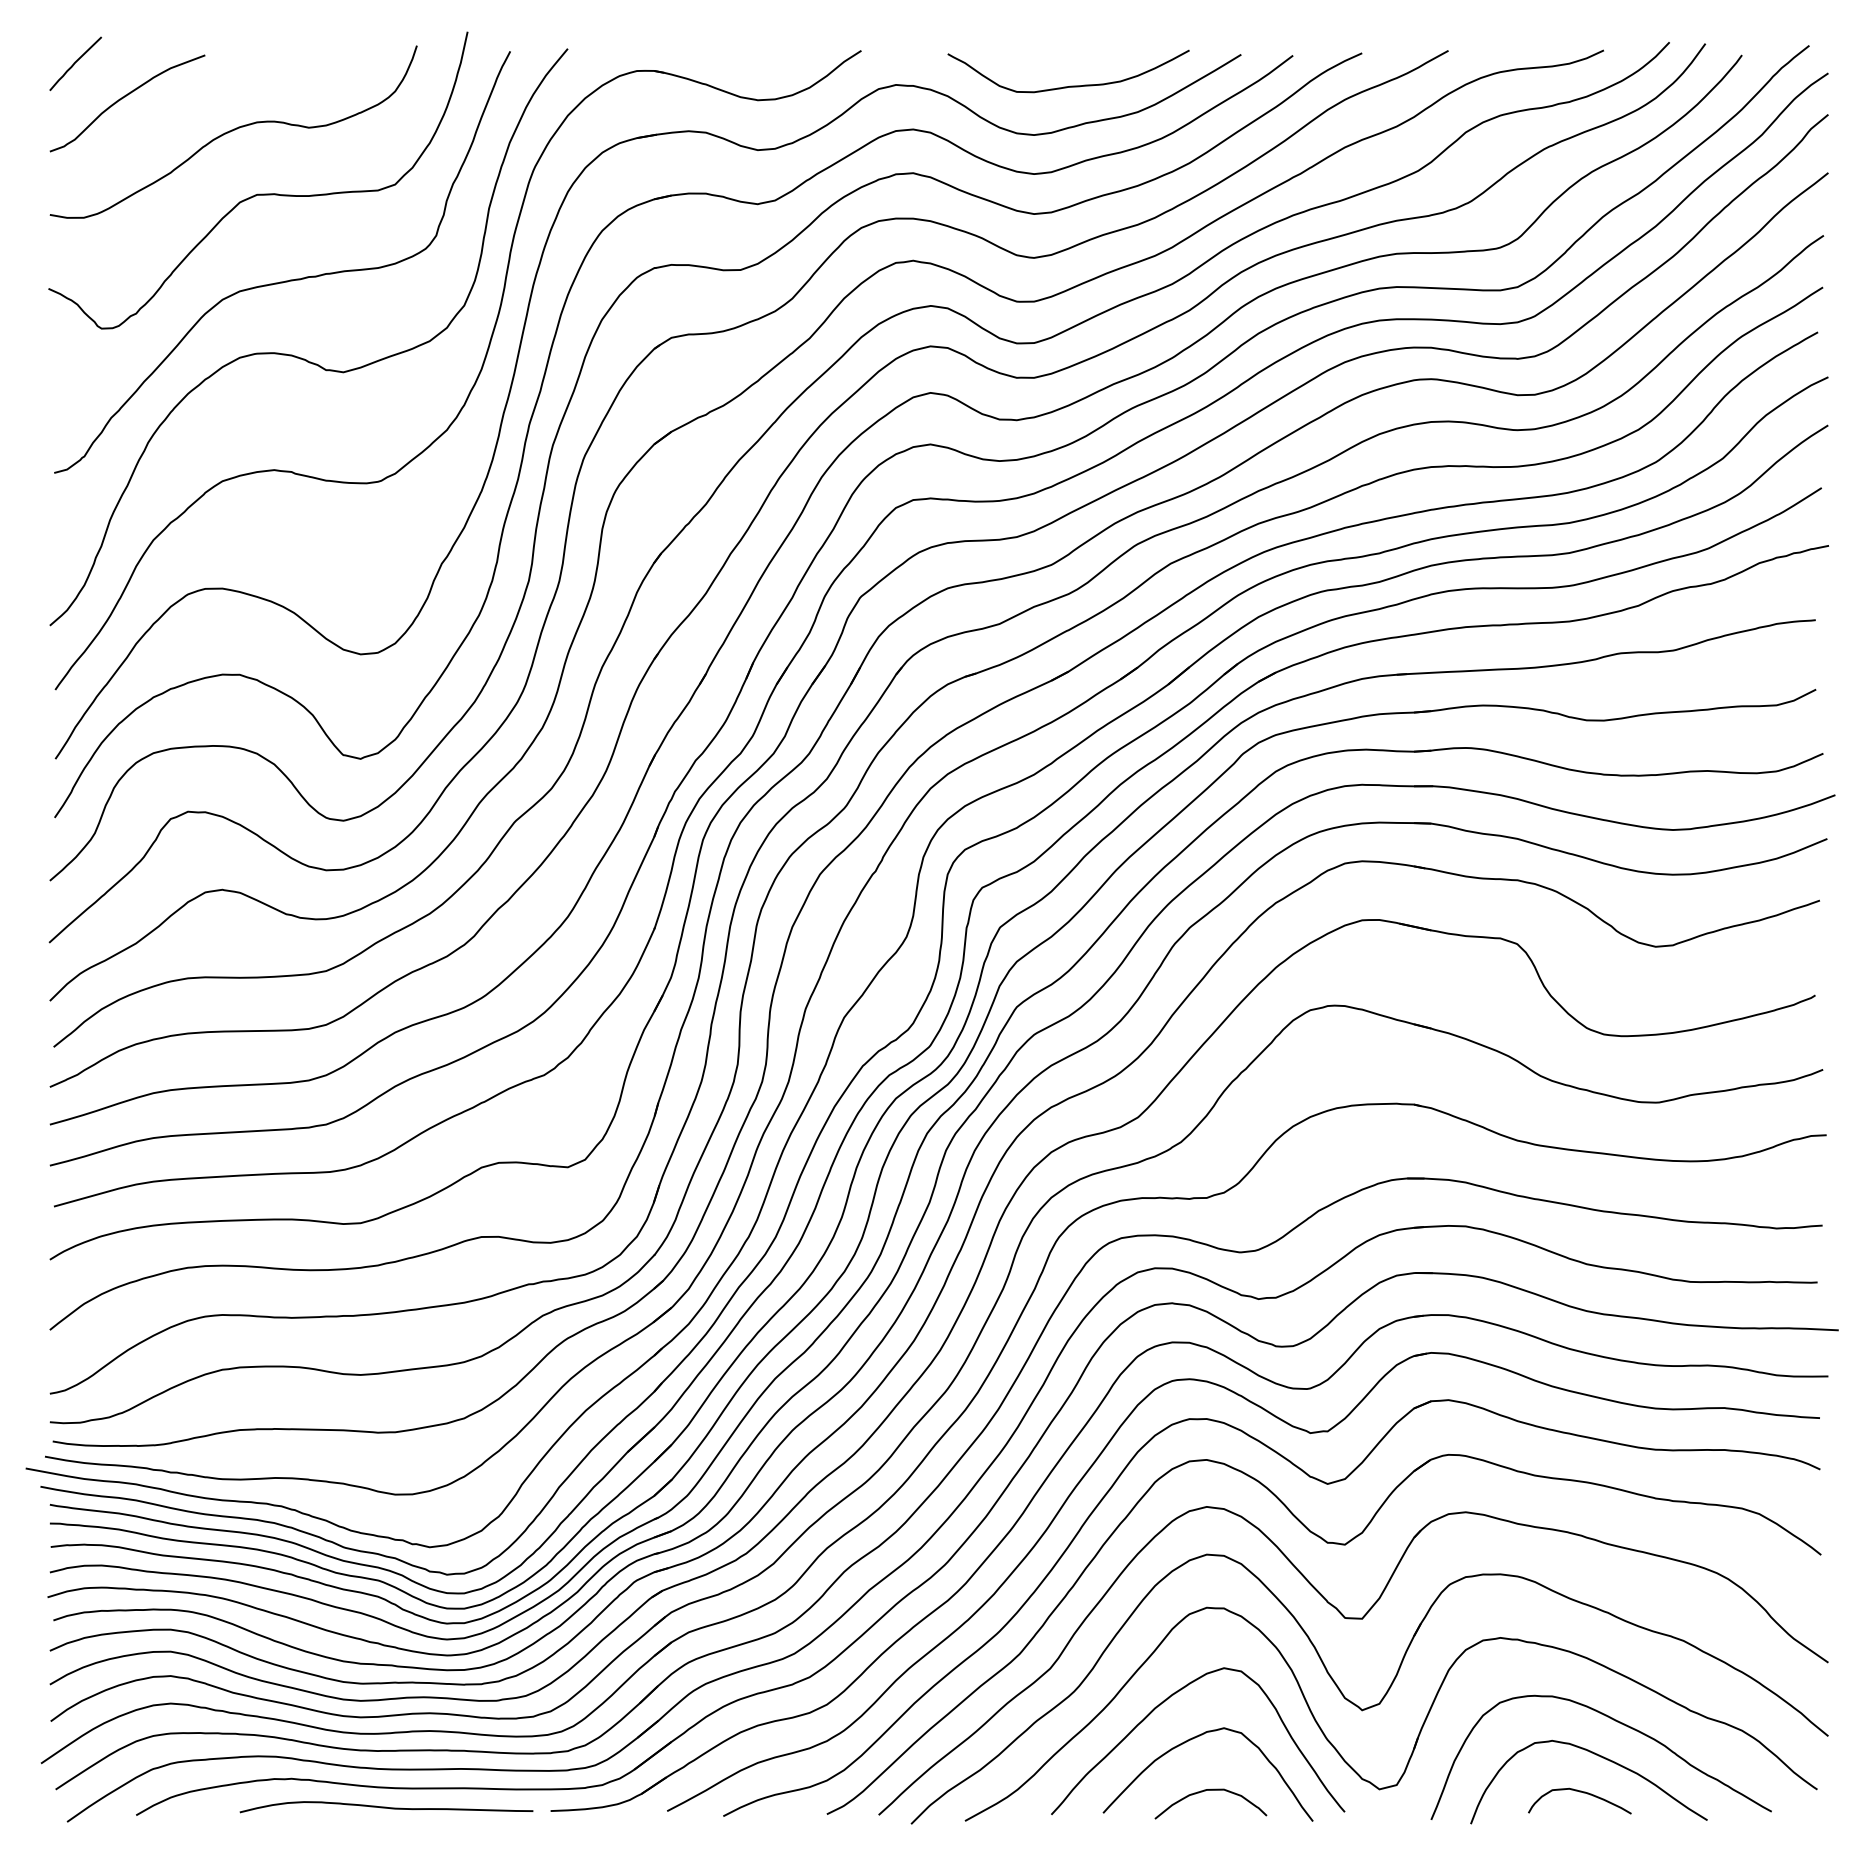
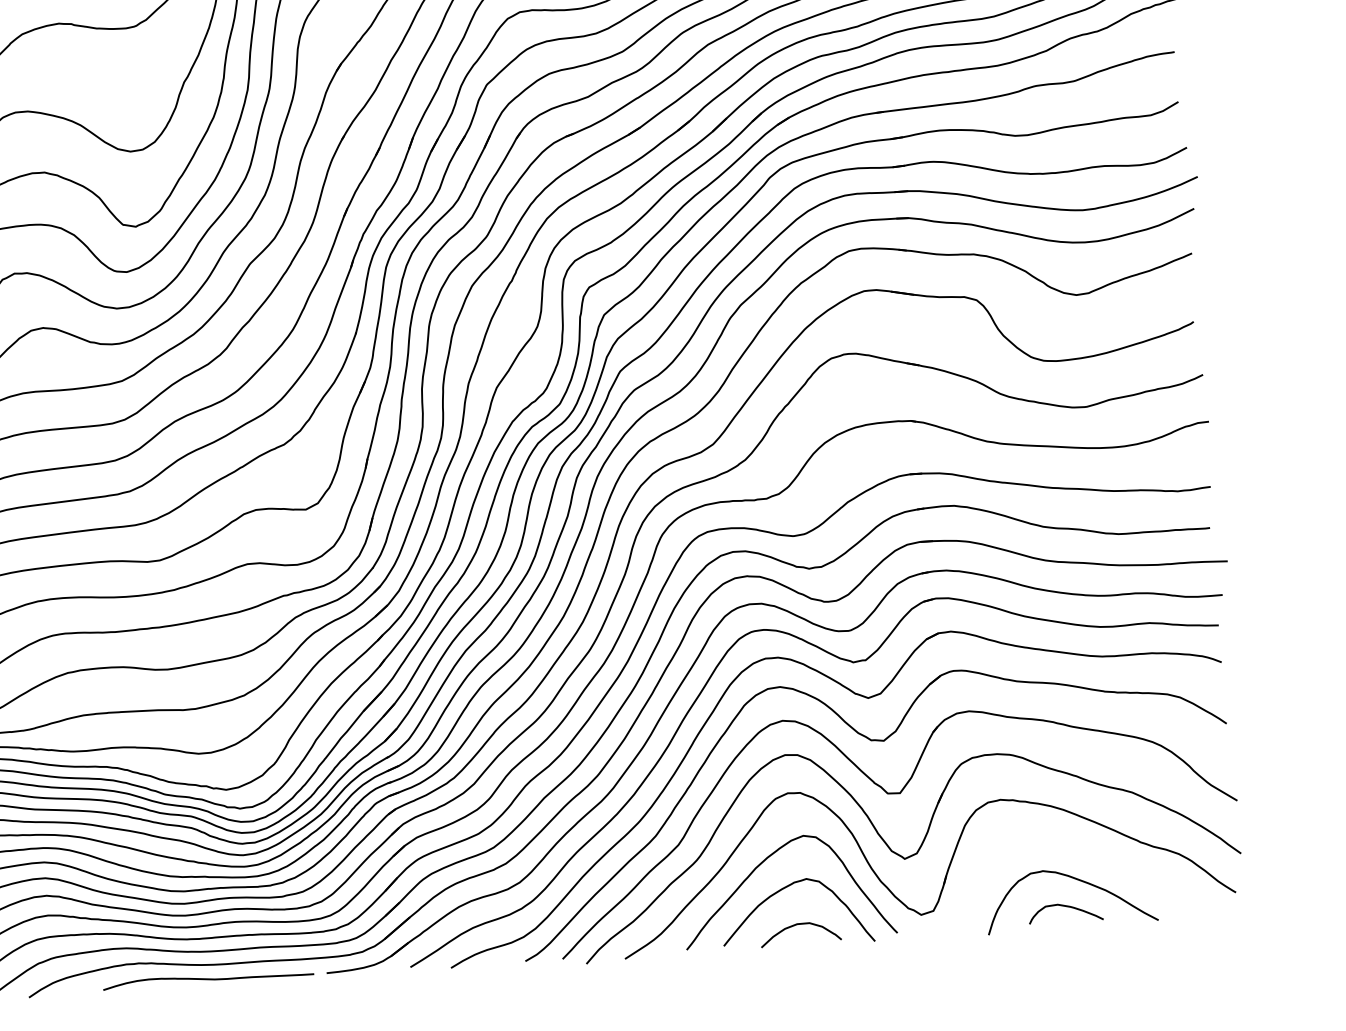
curve: (1617, 1722) -> (1088, 854), removed

